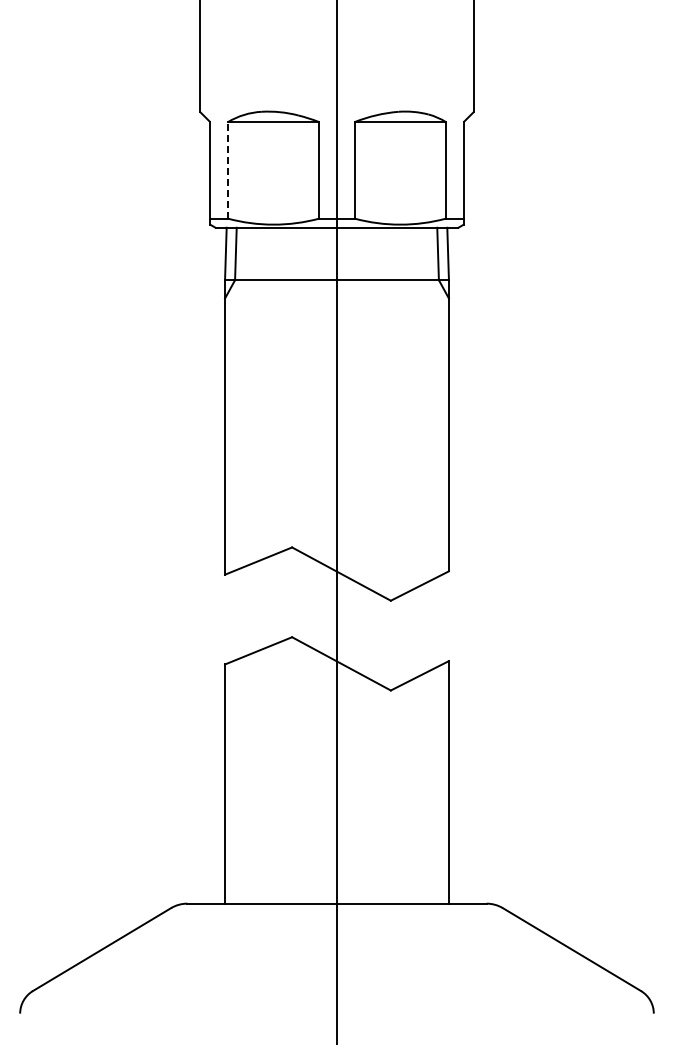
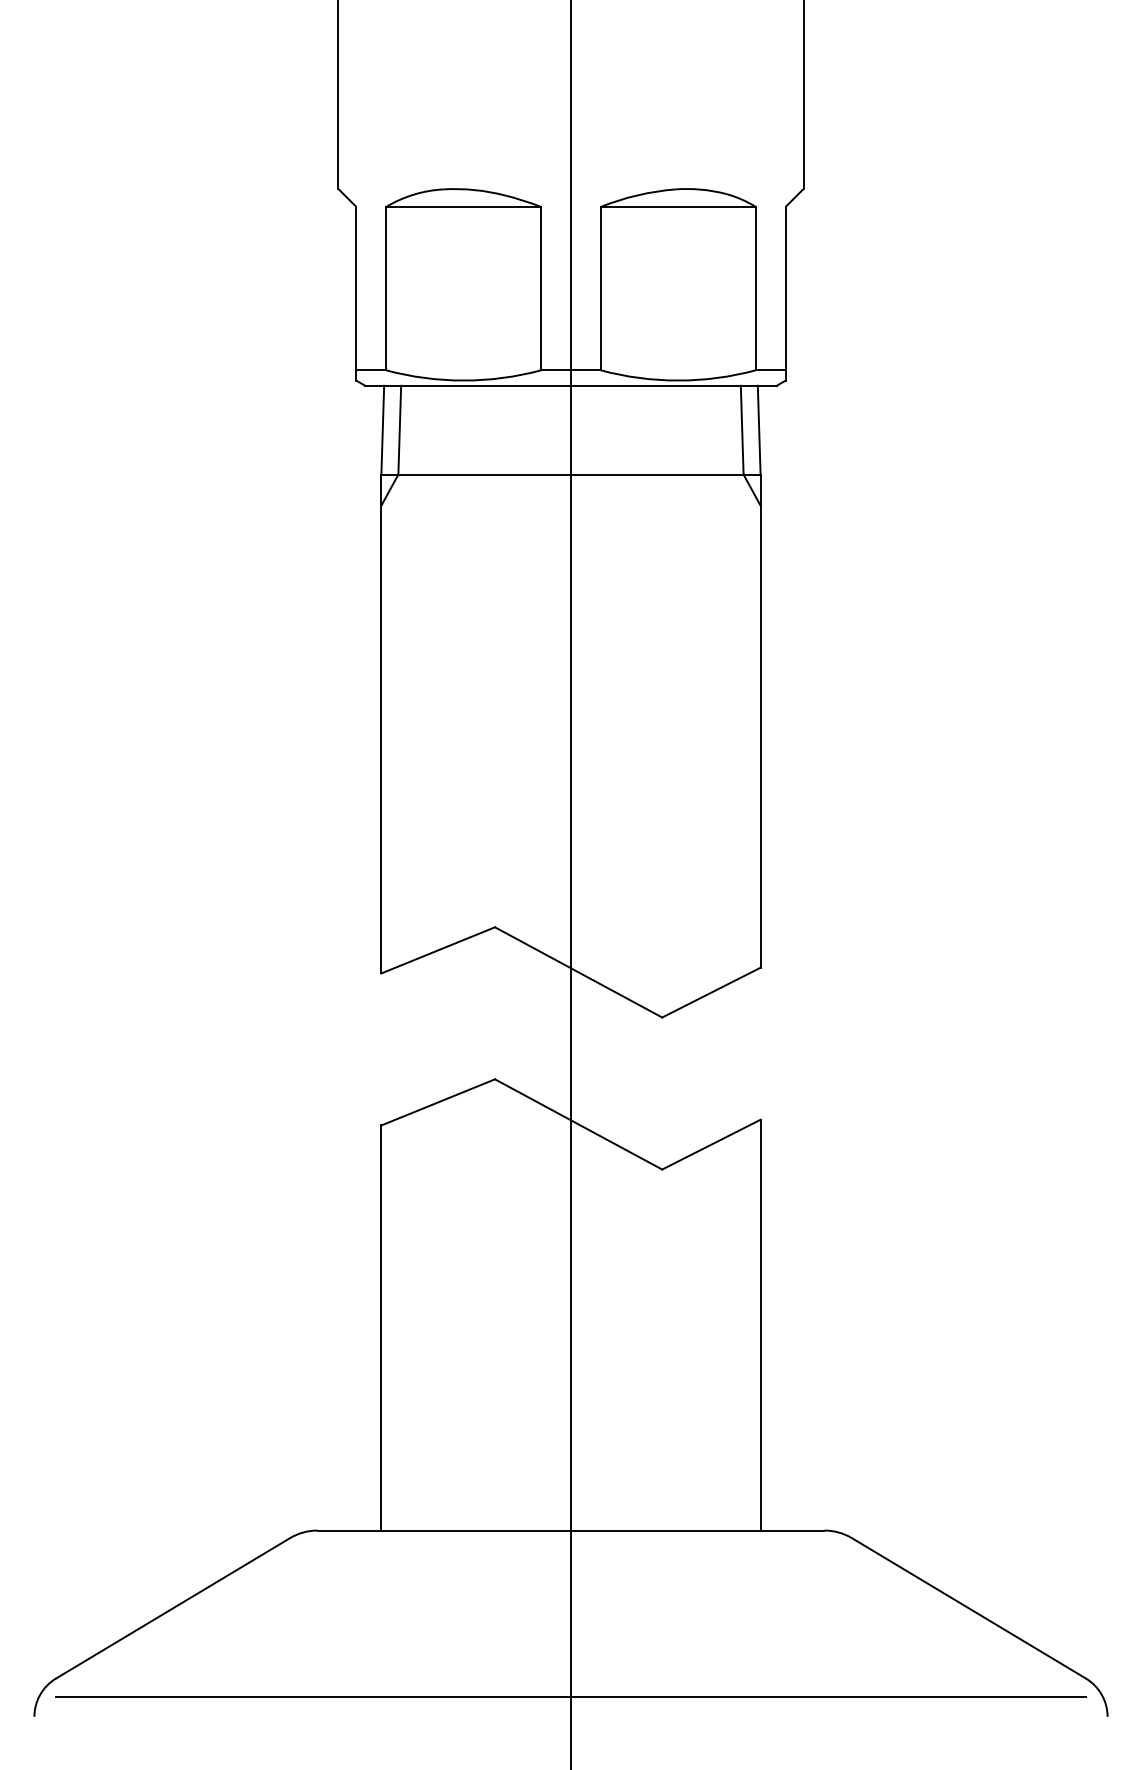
line: (227, 169) -> (385, 287), dashed -> solid
line: (336, 1001) -> (570, 1696), added

